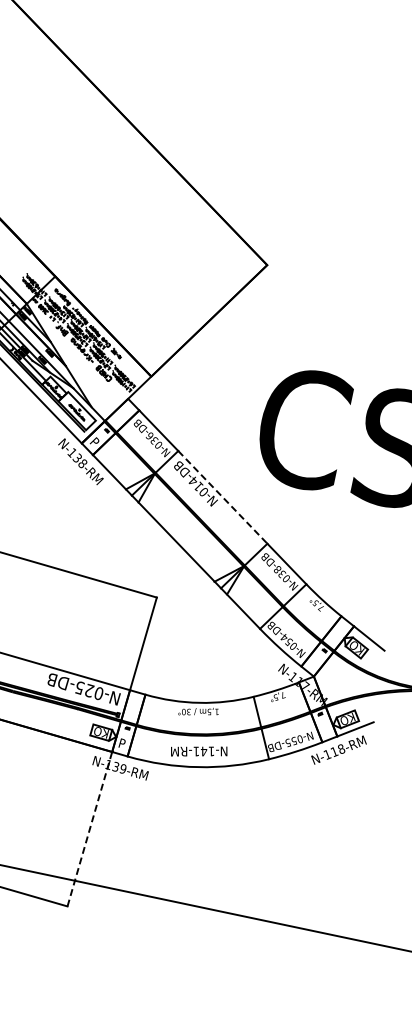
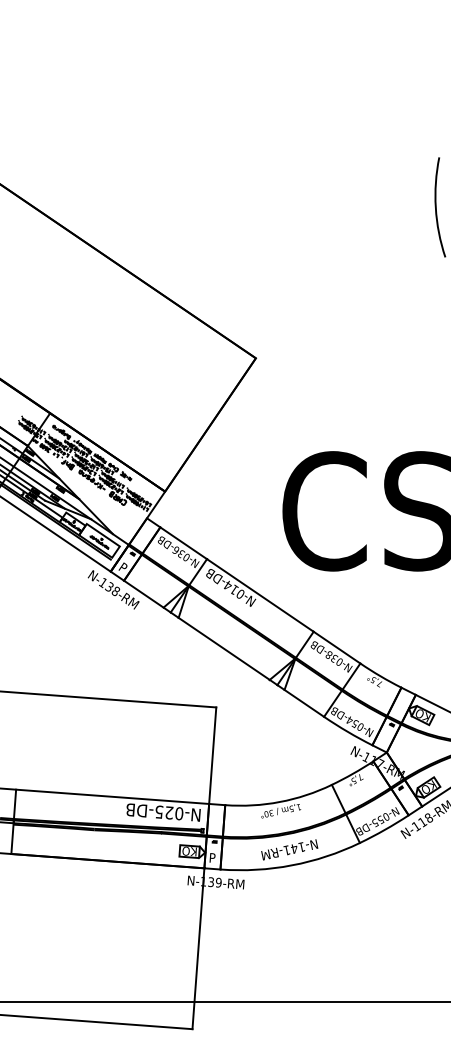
line: (222, 497) -> (260, 595), dashed -> solid
line: (89, 828) -> (198, 948), dashed -> solid

